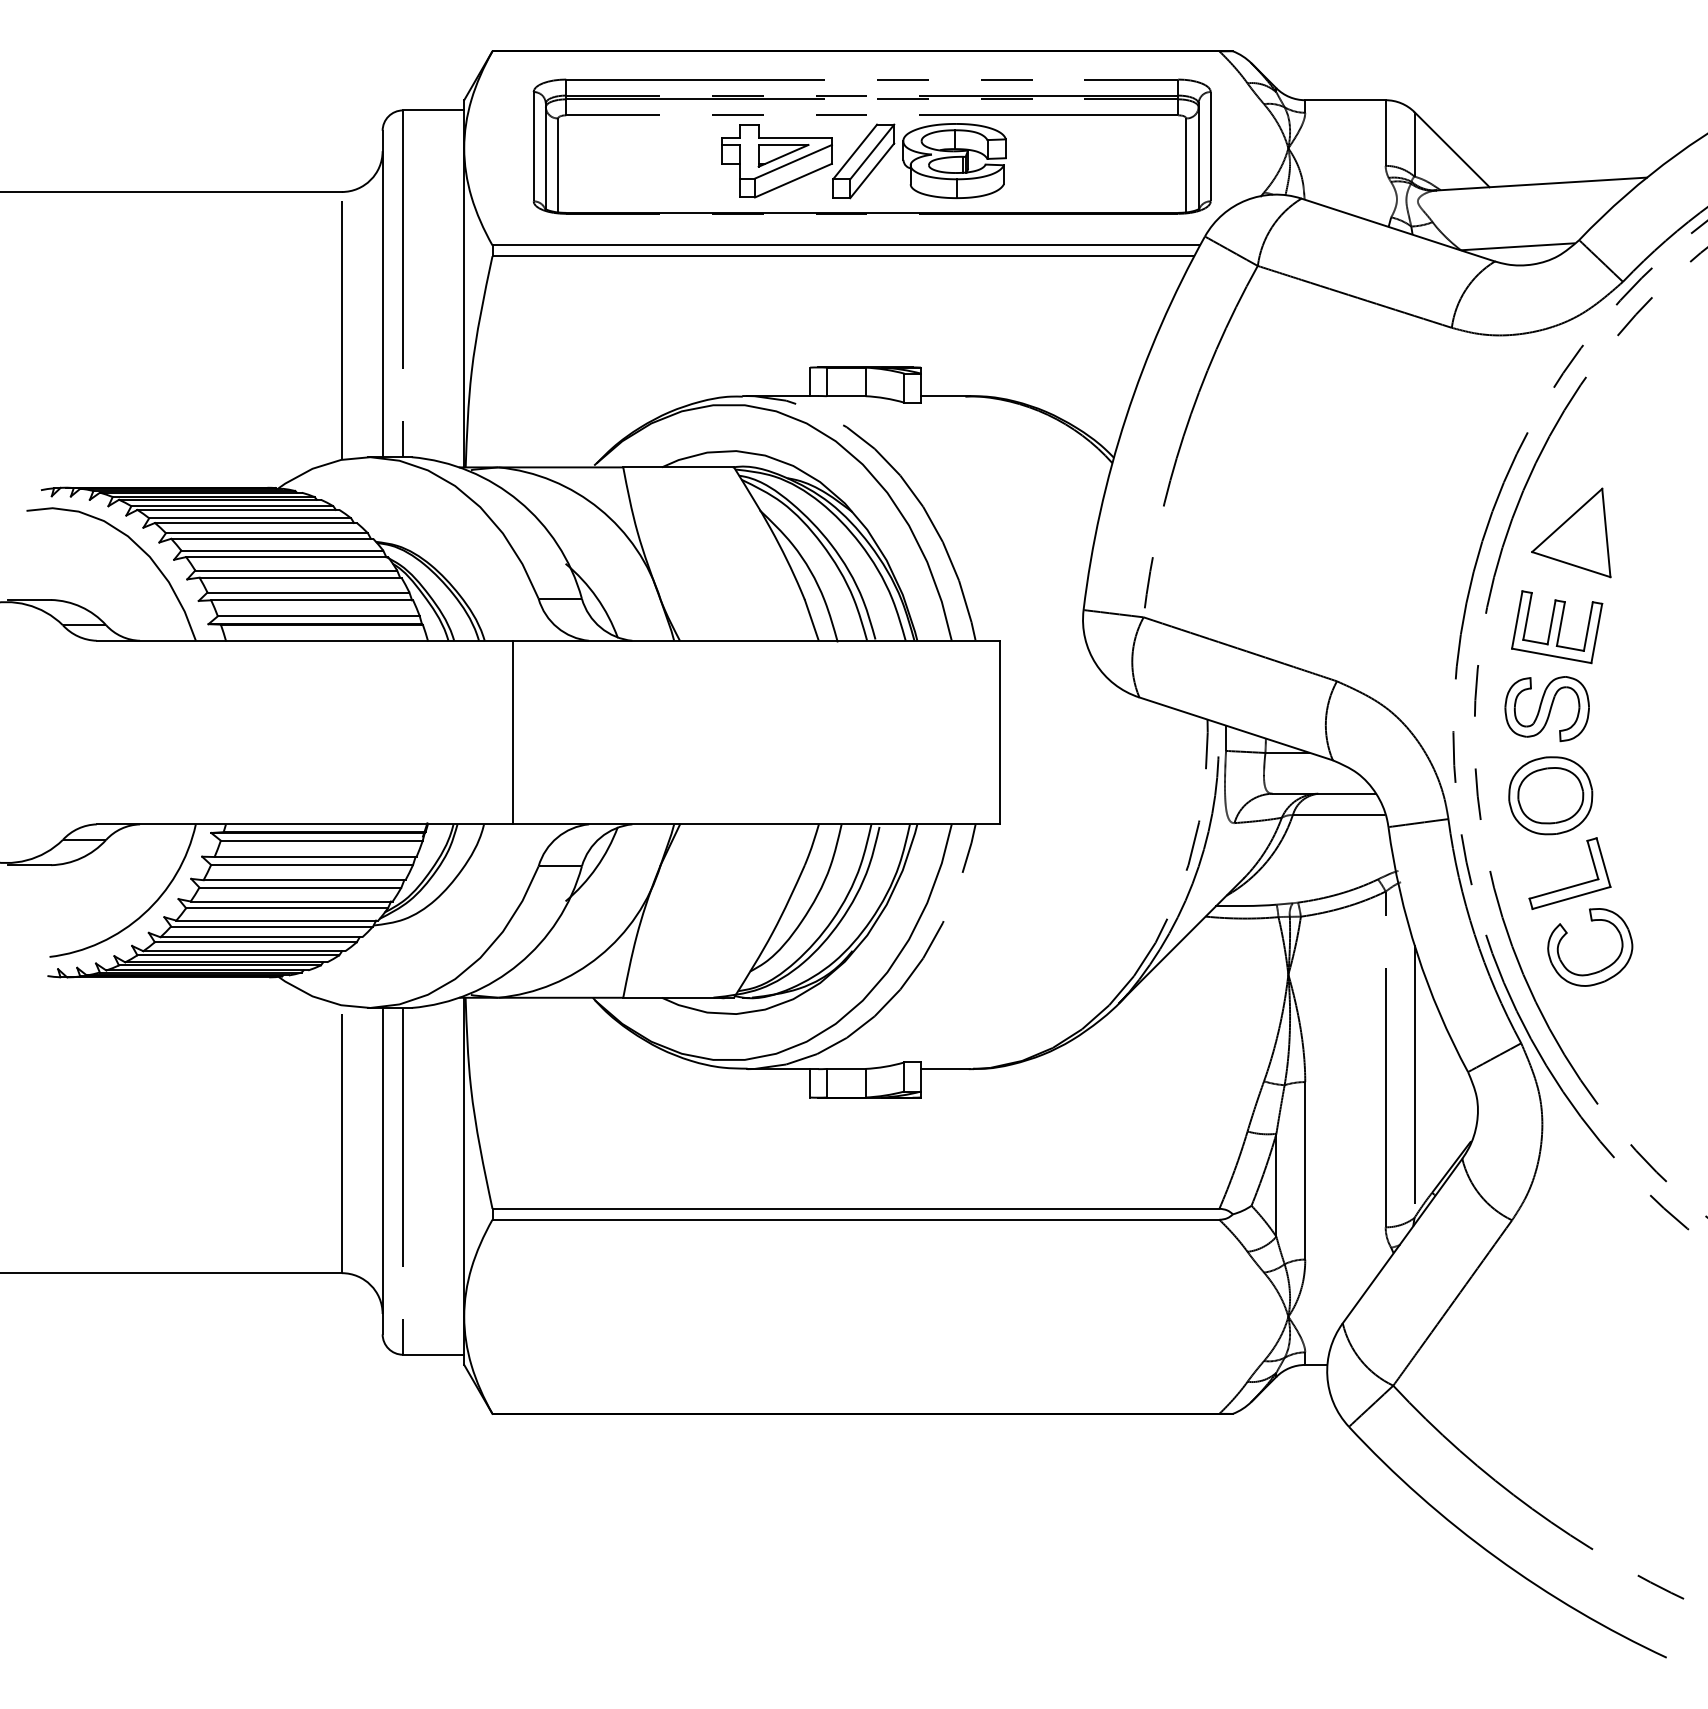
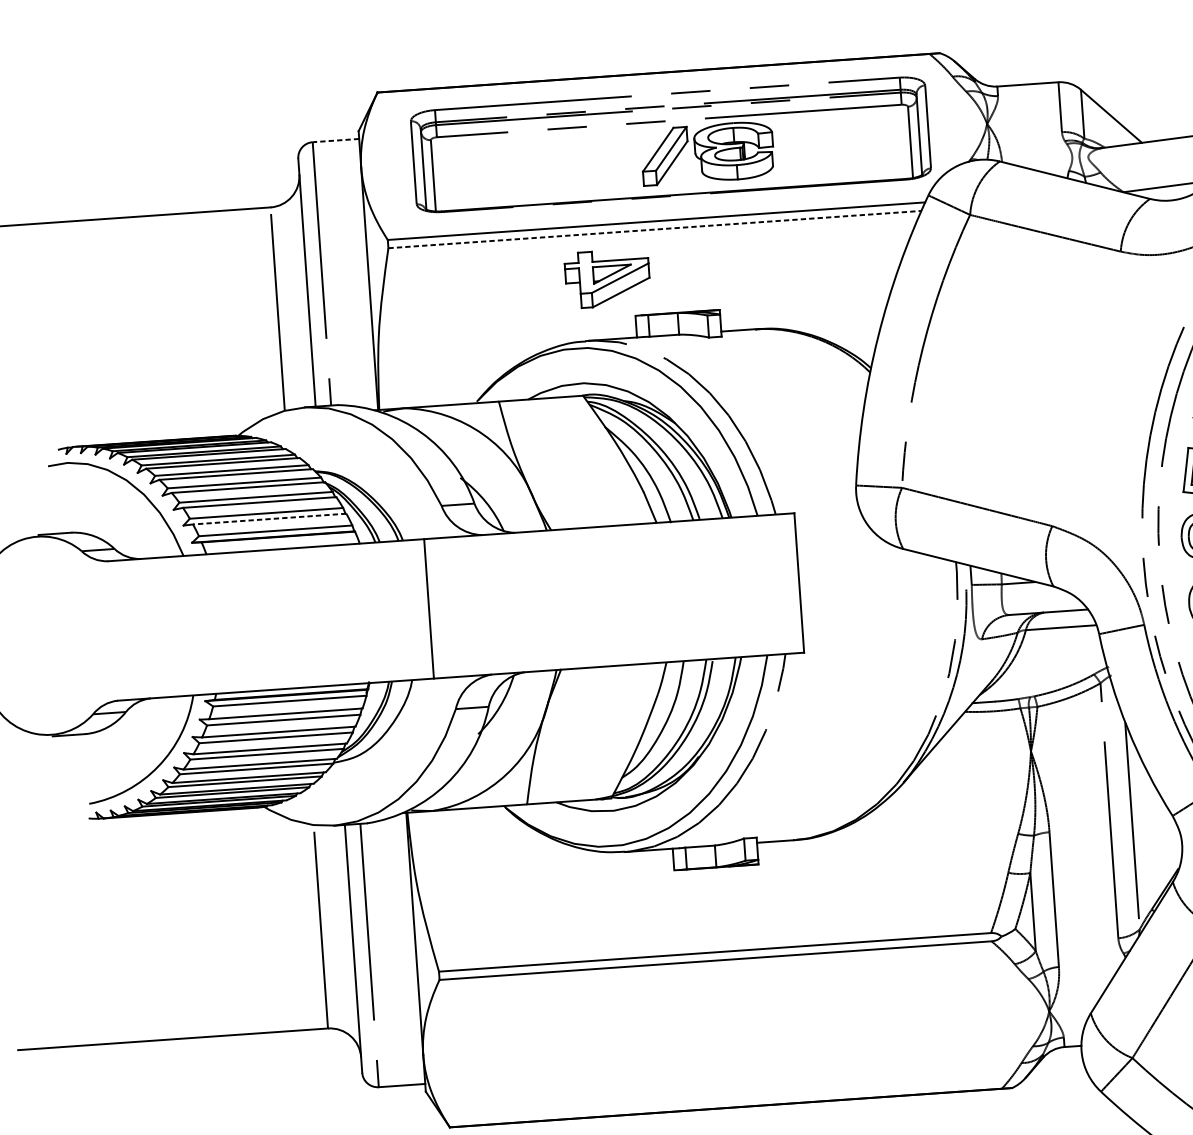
line: (433, 110) -> (335, 140), solid -> dashed
part: (776, 161) -> (607, 278), moved
line: (843, 256) -> (654, 229), solid -> dashed
line: (312, 600) -> (269, 519), solid -> dashed

